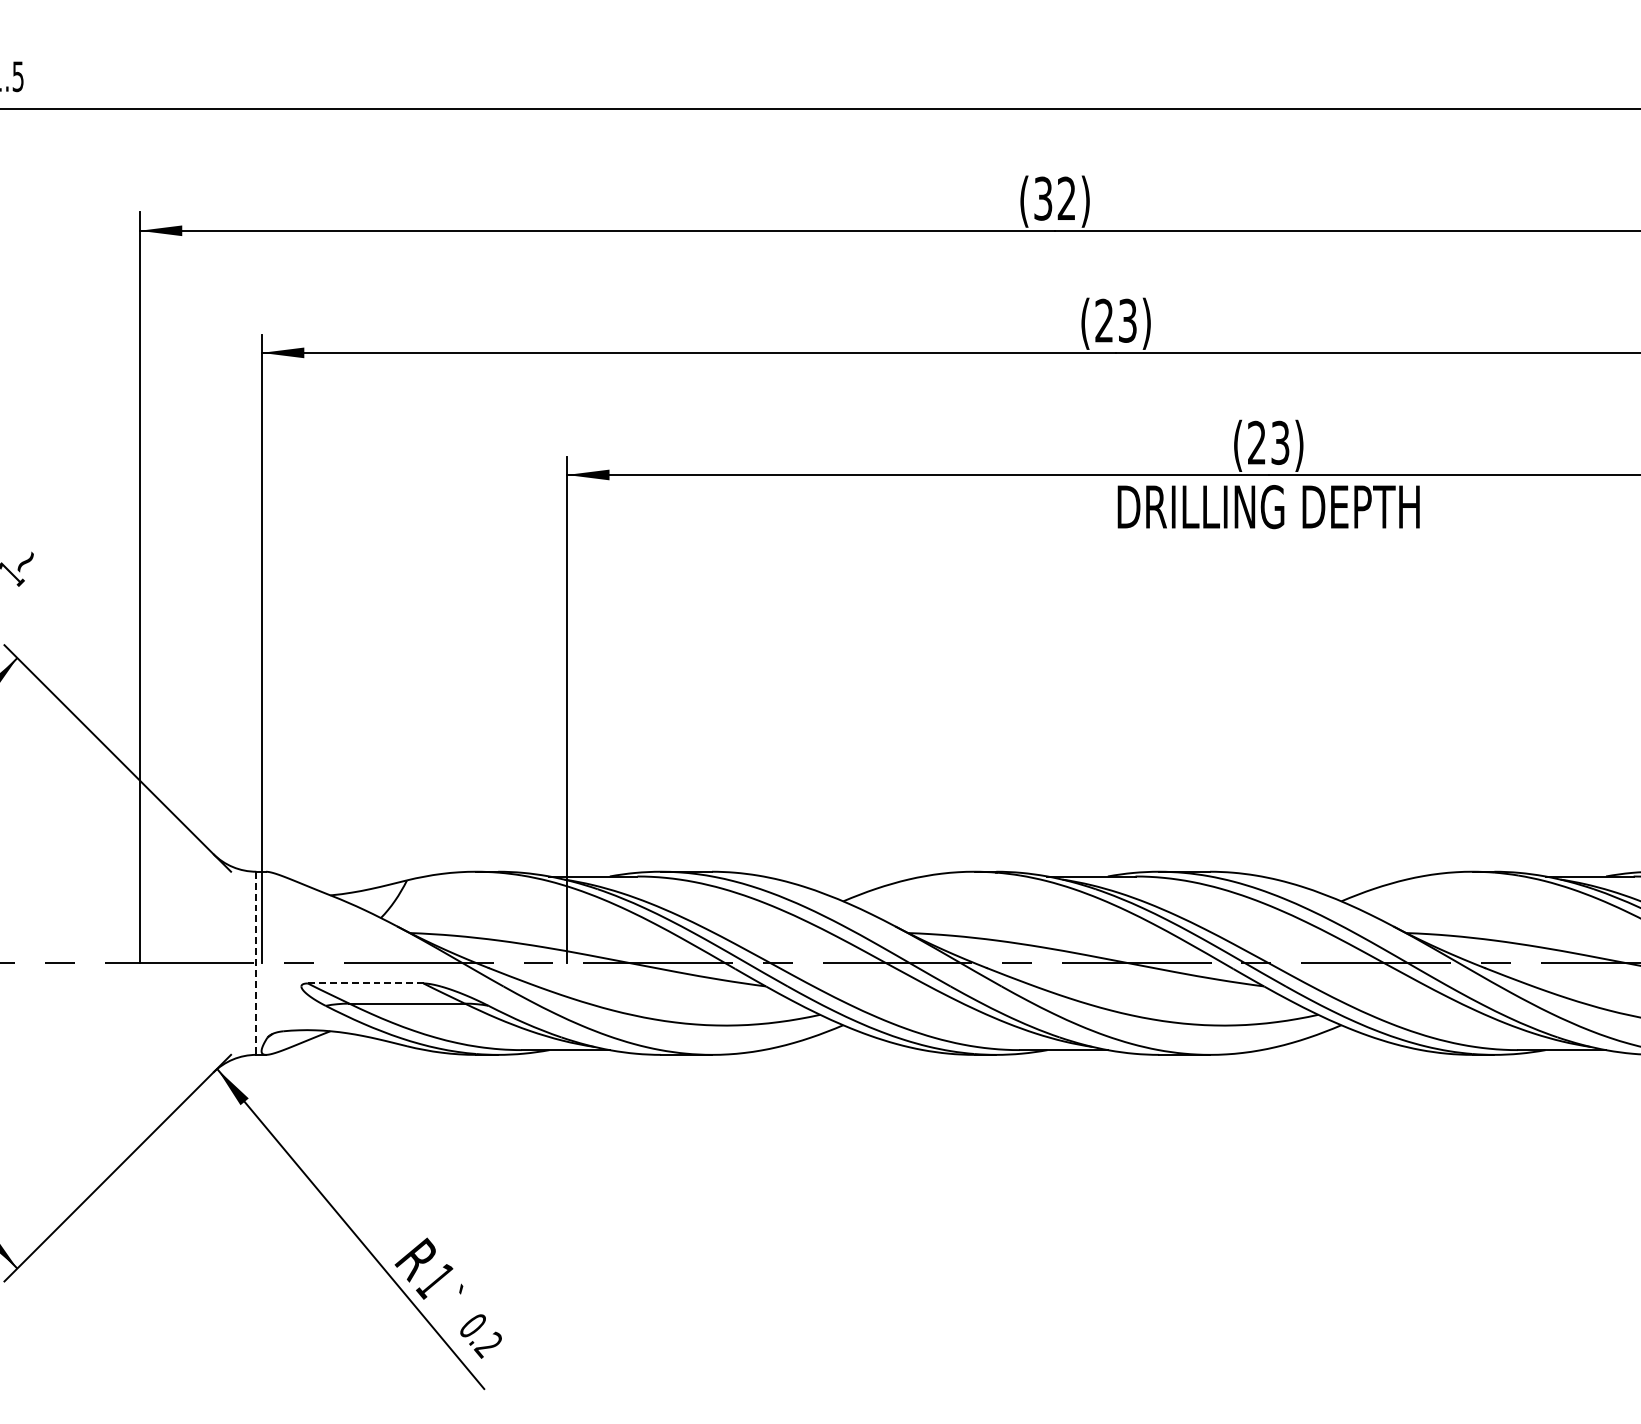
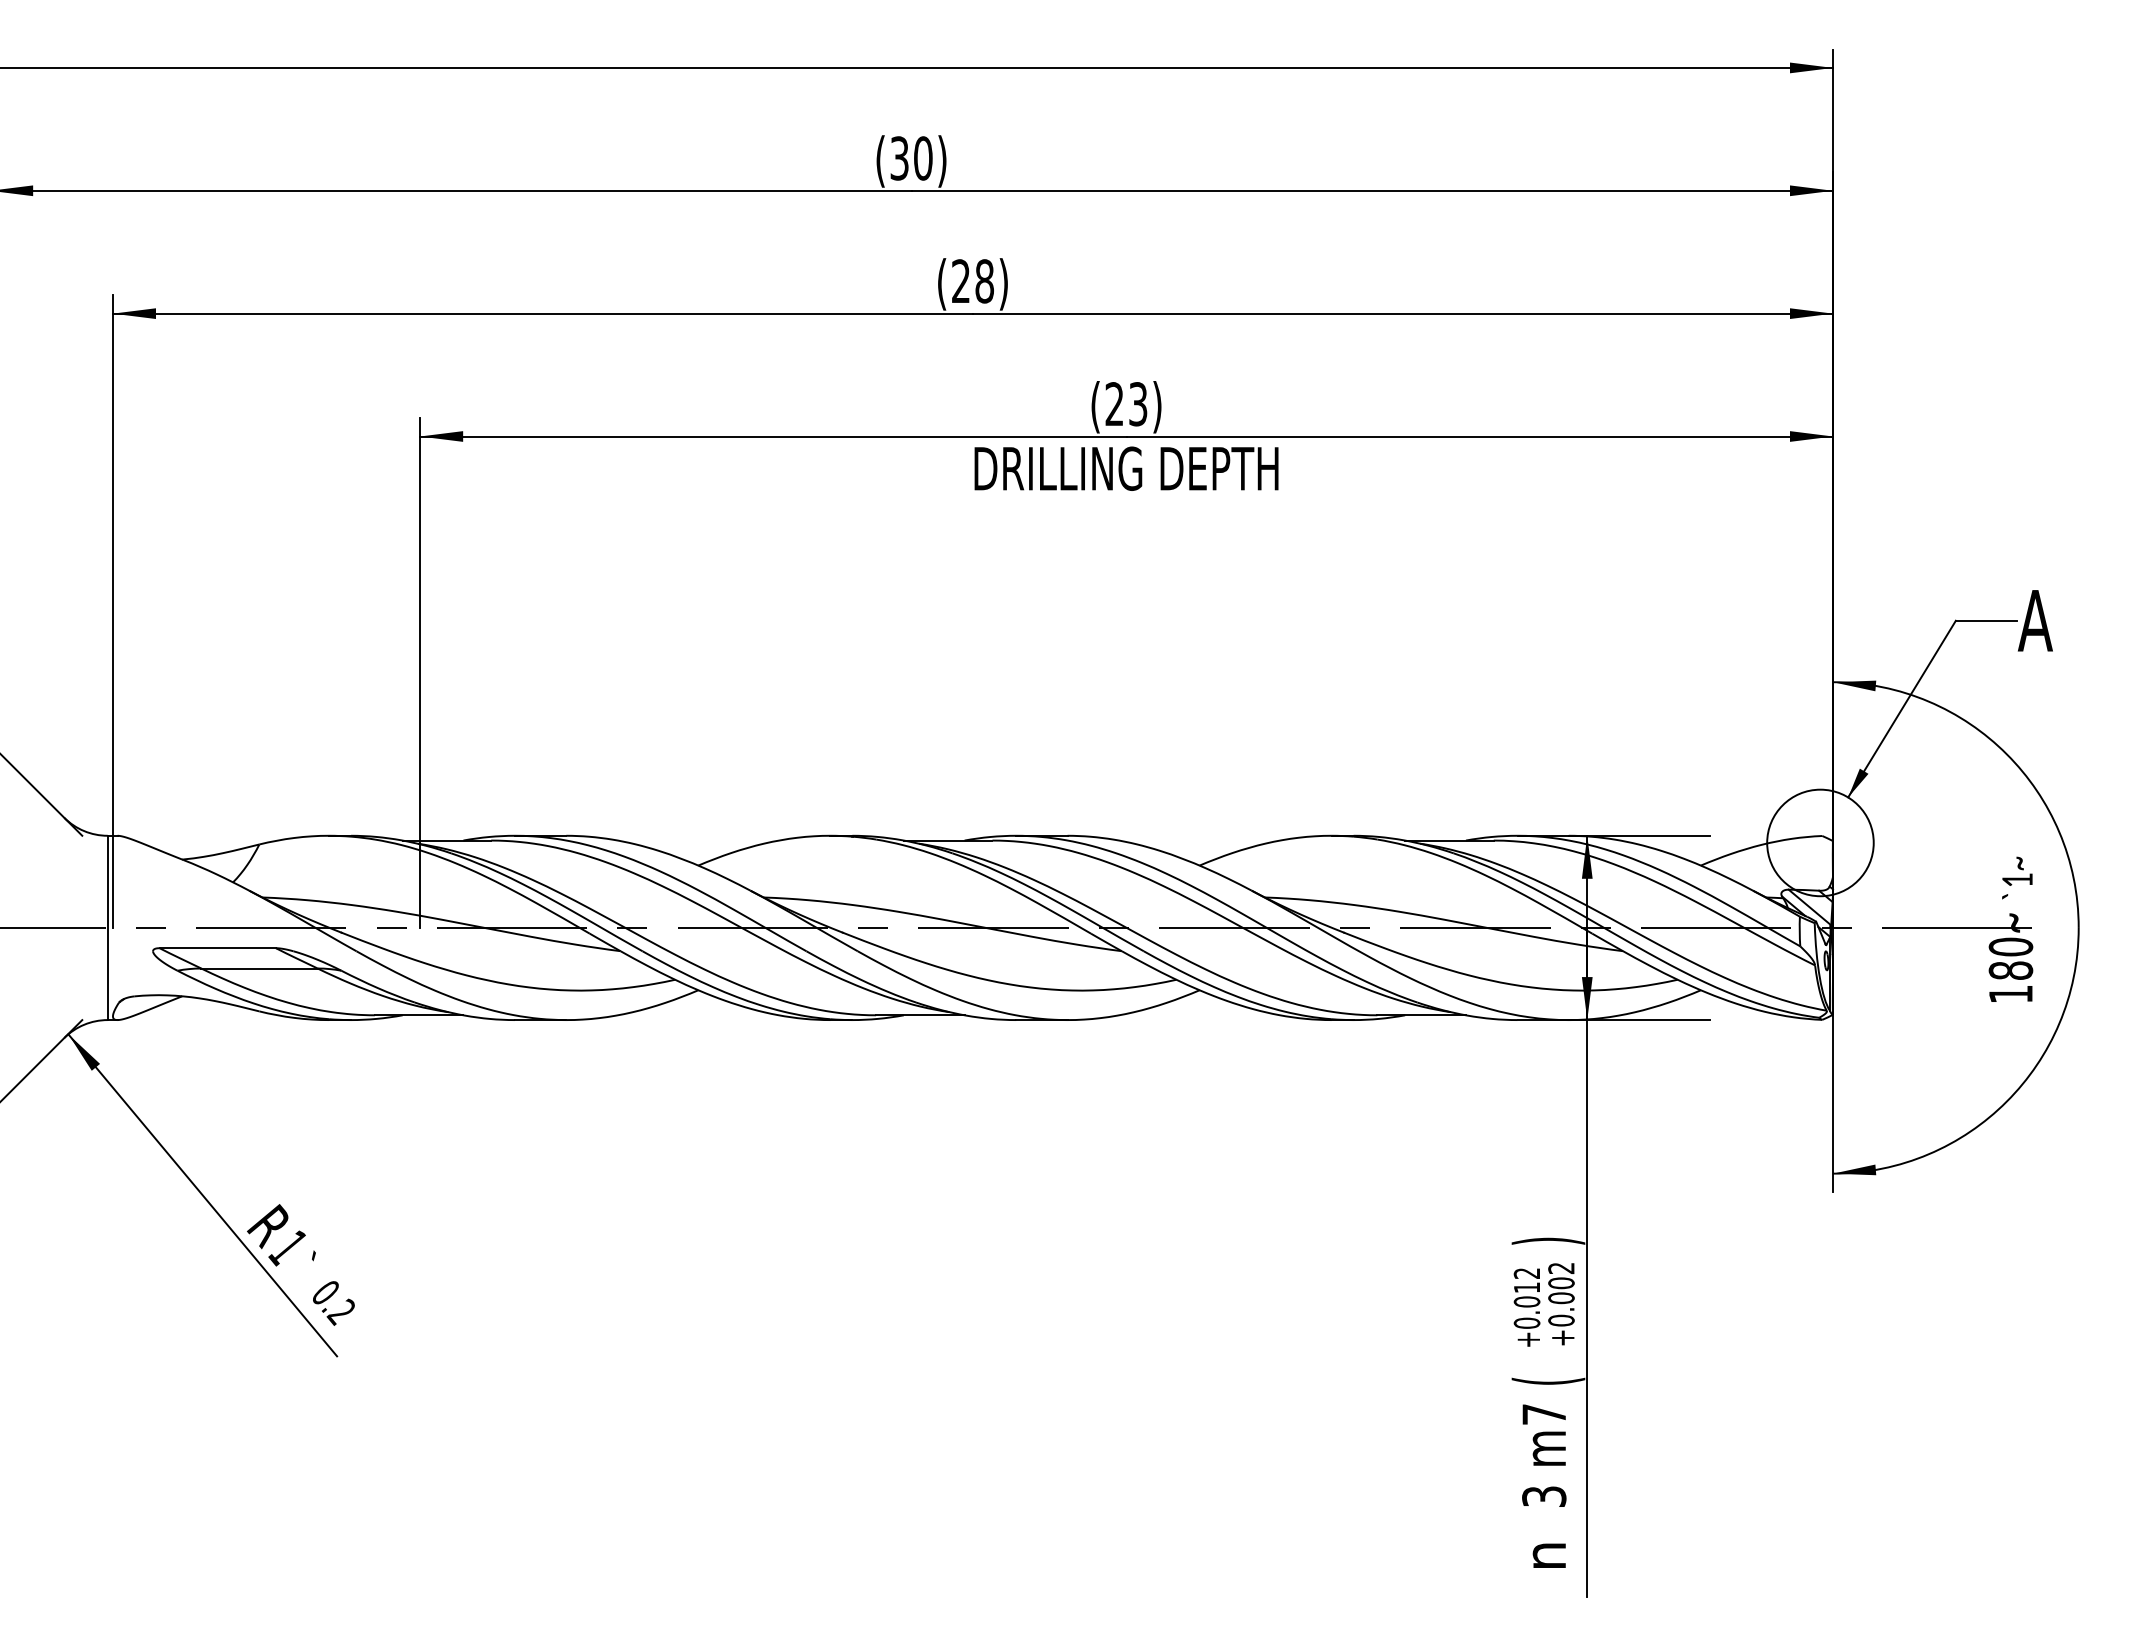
text: (1066, 198) -> (923, 158), (32) -> (30)
text: (1127, 320) -> (984, 281), (23) -> (28)
line: (256, 963) -> (107, 928), dashed -> solid
line: (366, 983) -> (218, 948), dashed -> solid

